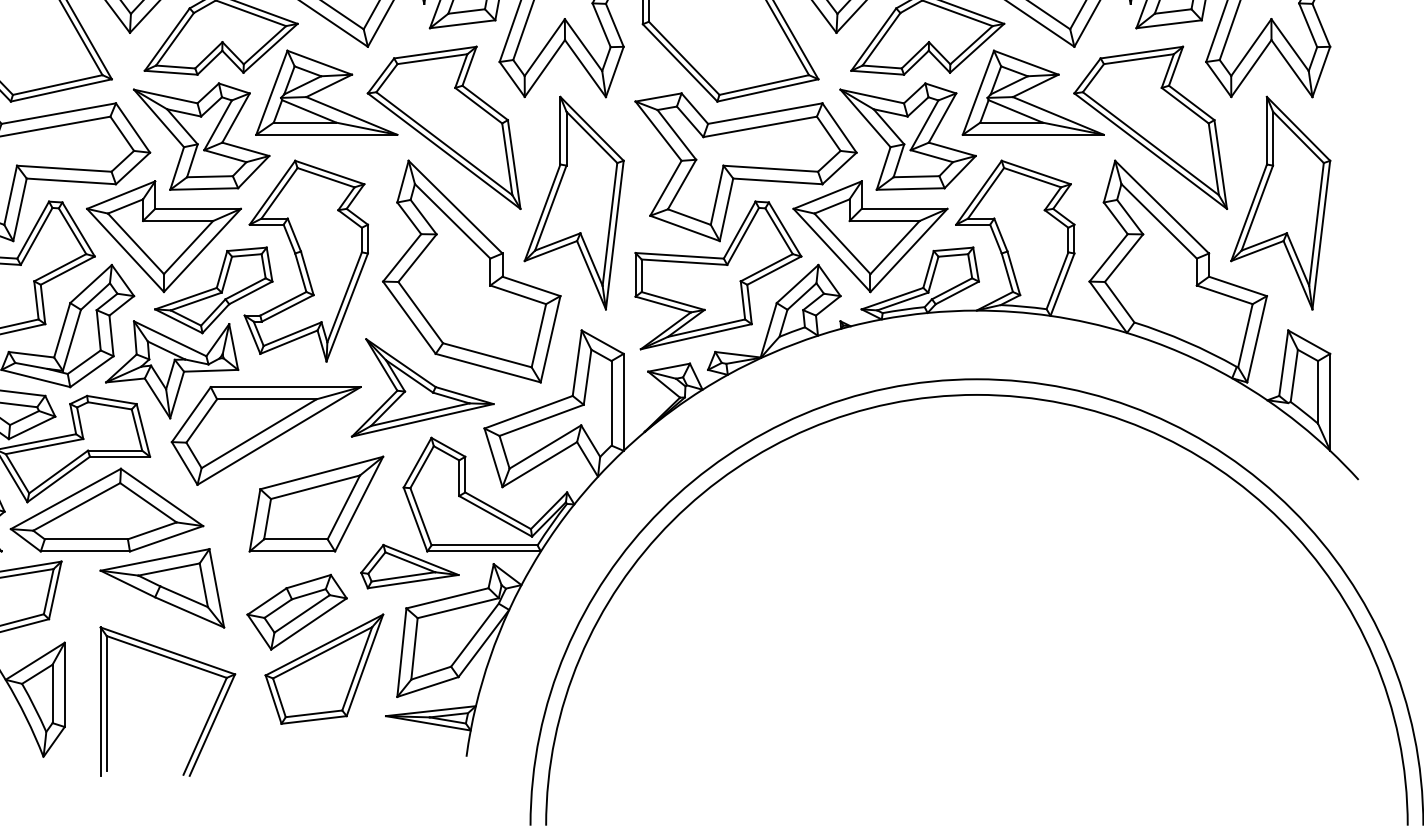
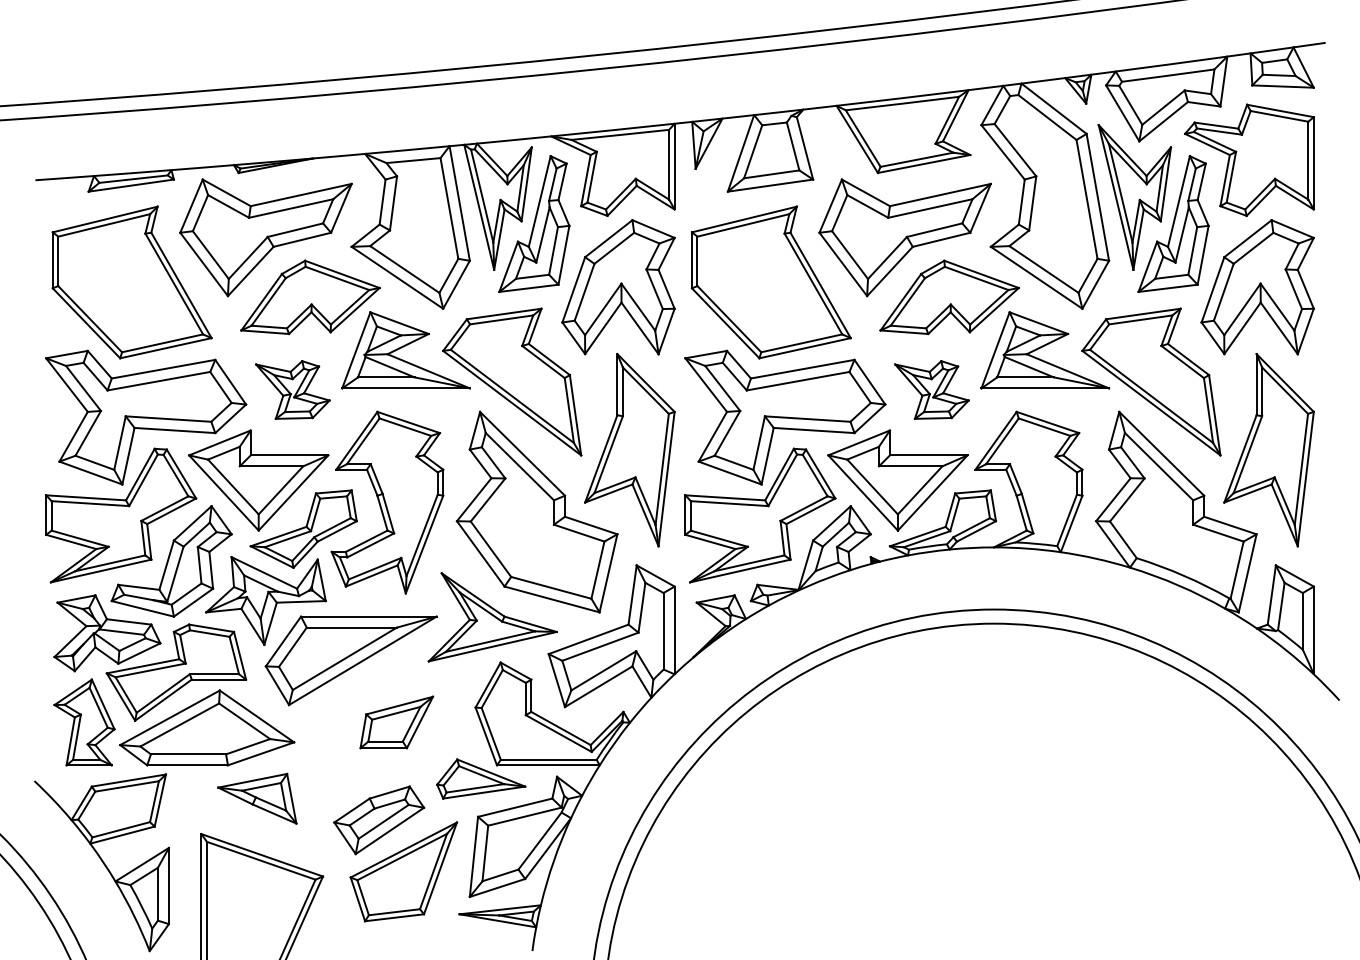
part: (201, 136) -> (292, 389), size x0.6
part: (907, 136) -> (931, 389), size x0.6
part: (316, 504) -> (396, 722), size x0.6
part: (162, 588) -> (257, 798), size x0.7

